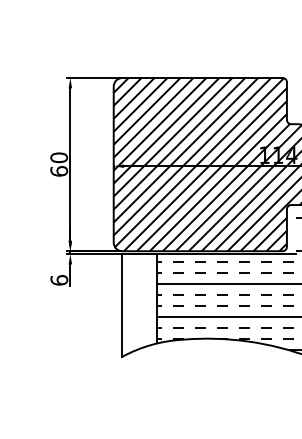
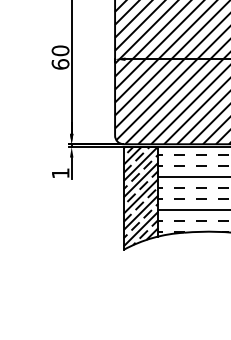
text: (59, 280) -> (60, 173), 6 -> 1
hatch: (139, 303) -> (140, 196), added

